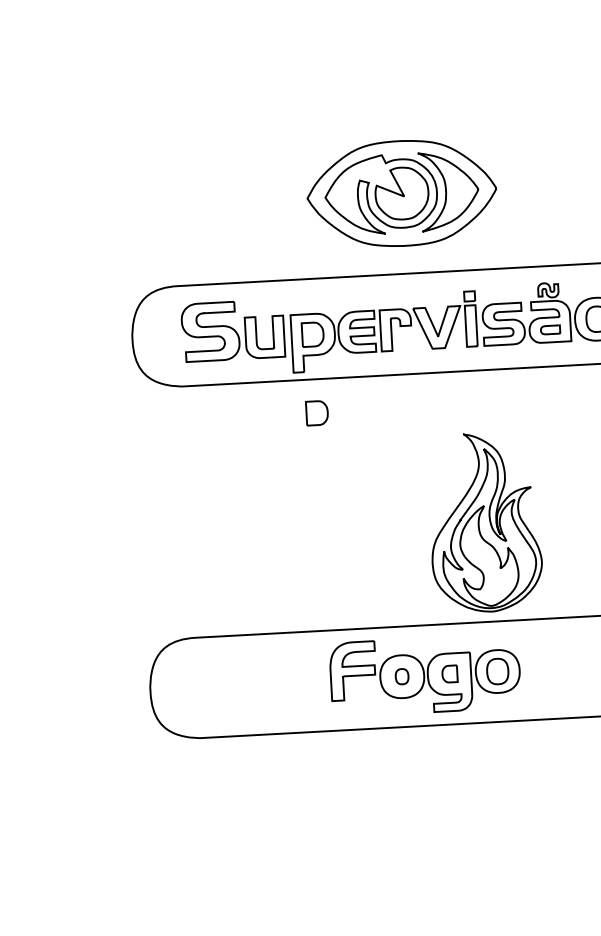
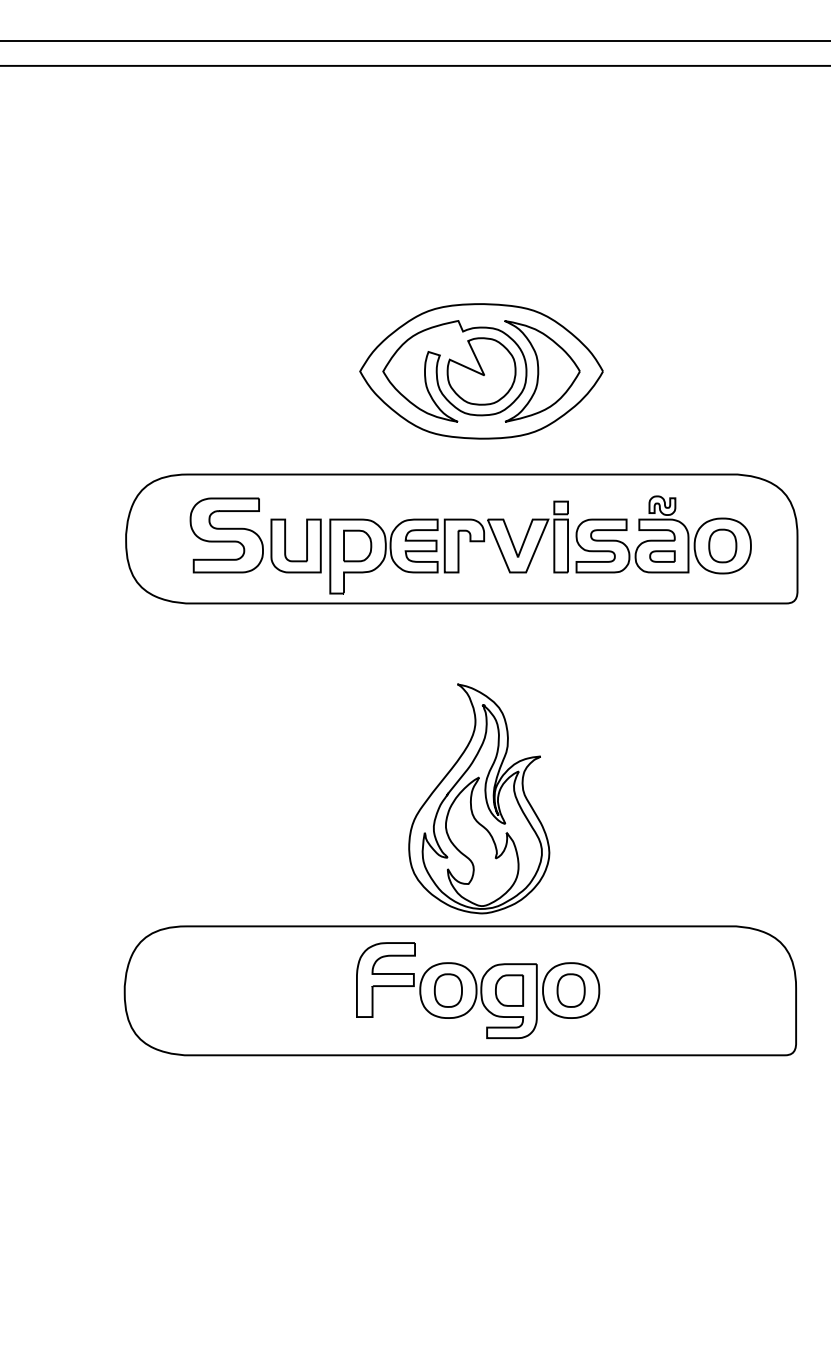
part: (317, 412) -> (357, 646), removed
part: (485, 522) -> (479, 798), moved
part: (449, 674) -> (509, 990), size x1.43
part: (401, 676) -> (447, 990), size x1.67

